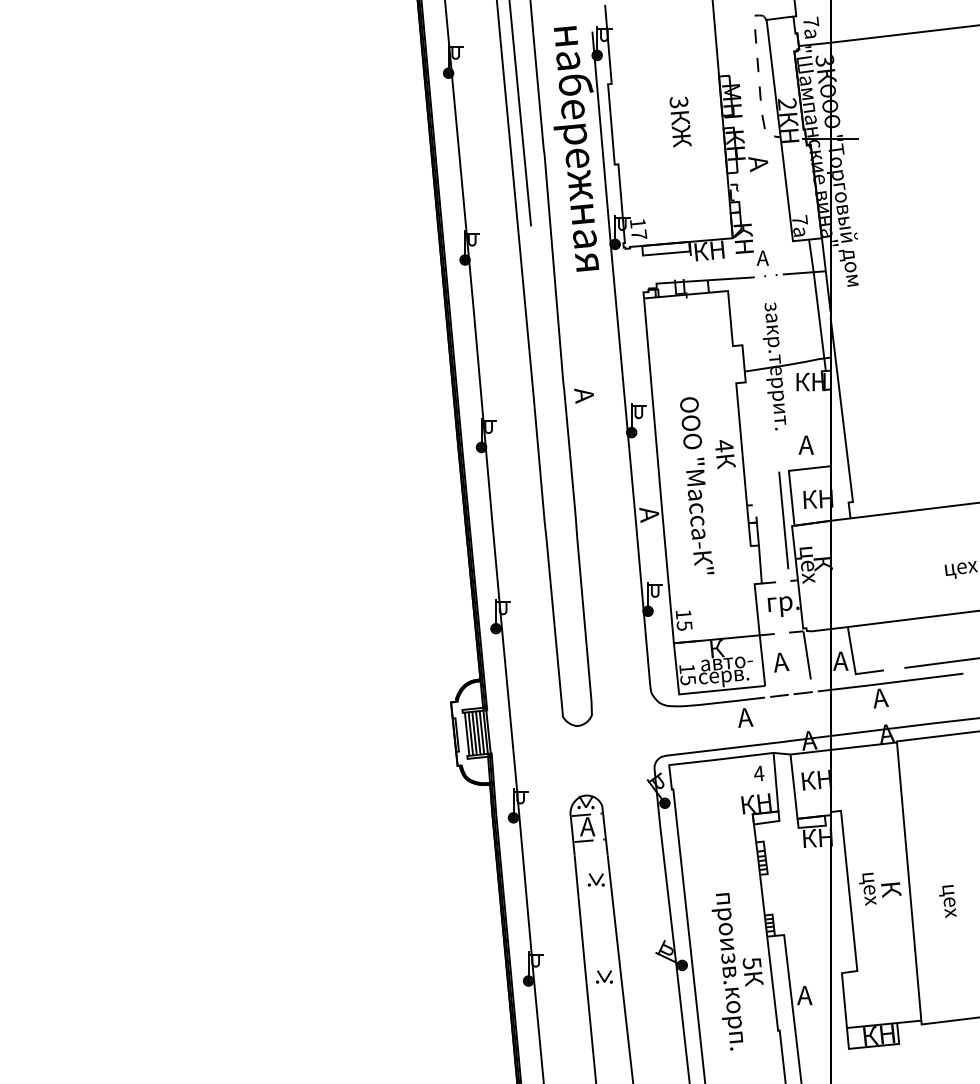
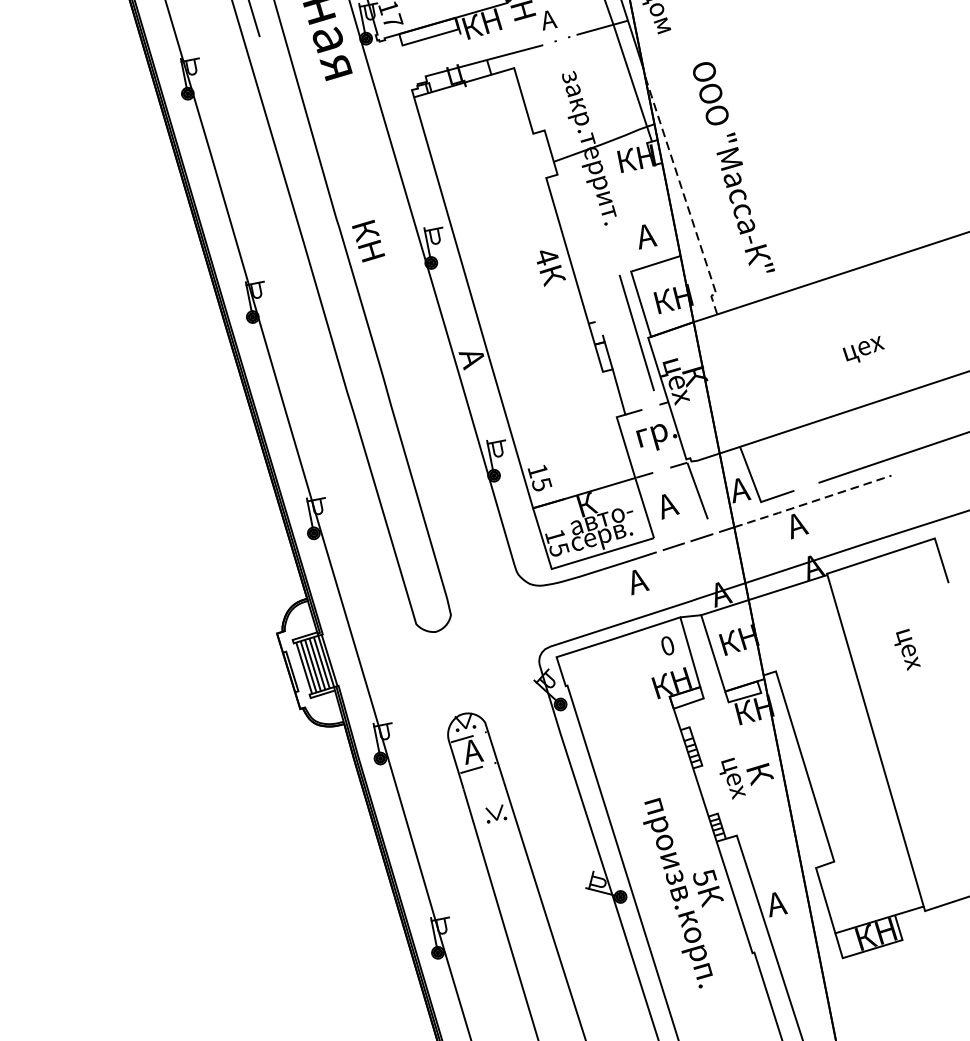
text: (585, 404) -> (368, 239), А -> КН
line: (843, 420) -> (685, 197), solid -> dashed
text: (697, 485) -> (733, 167), moved
line: (896, 682) -> (812, 502), solid -> dashed
text: (759, 773) -> (668, 645), 4 -> 0
text: (880, 888) -> (746, 775), moved
text: (947, 901) -> (905, 650), moved
part: (604, 976) -> (528, 929), removed

